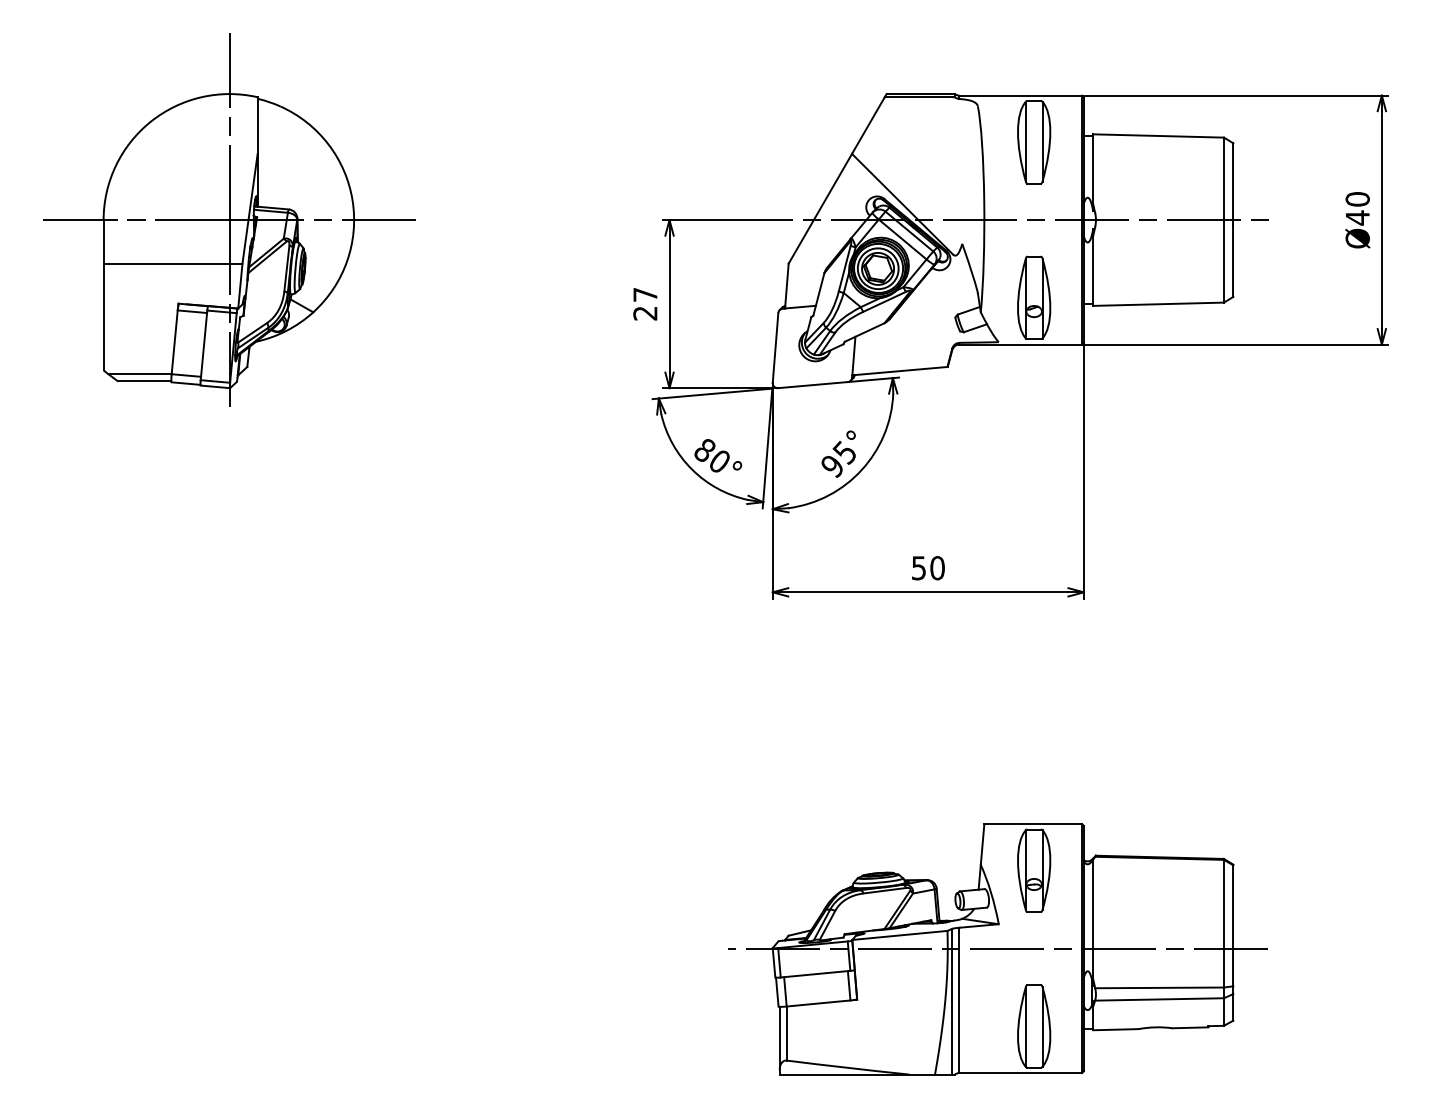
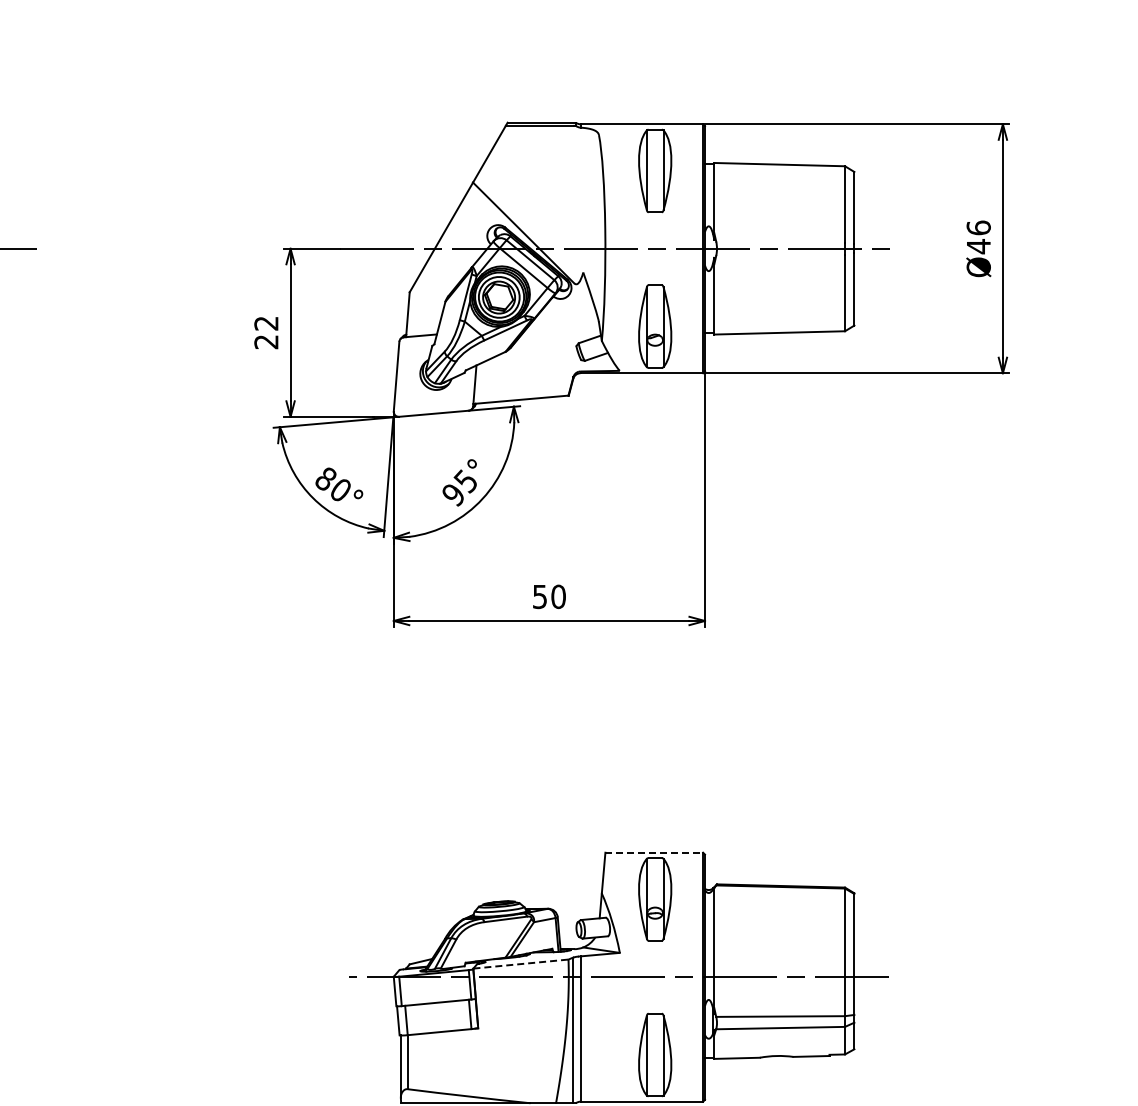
text: (1357, 199) -> (978, 228), Ø40 -> Ø46
text: (645, 294) -> (266, 323), 27 -> 22
line: (1033, 824) -> (654, 853), solid -> dashed
line: (899, 935) -> (520, 964), solid -> dashed

